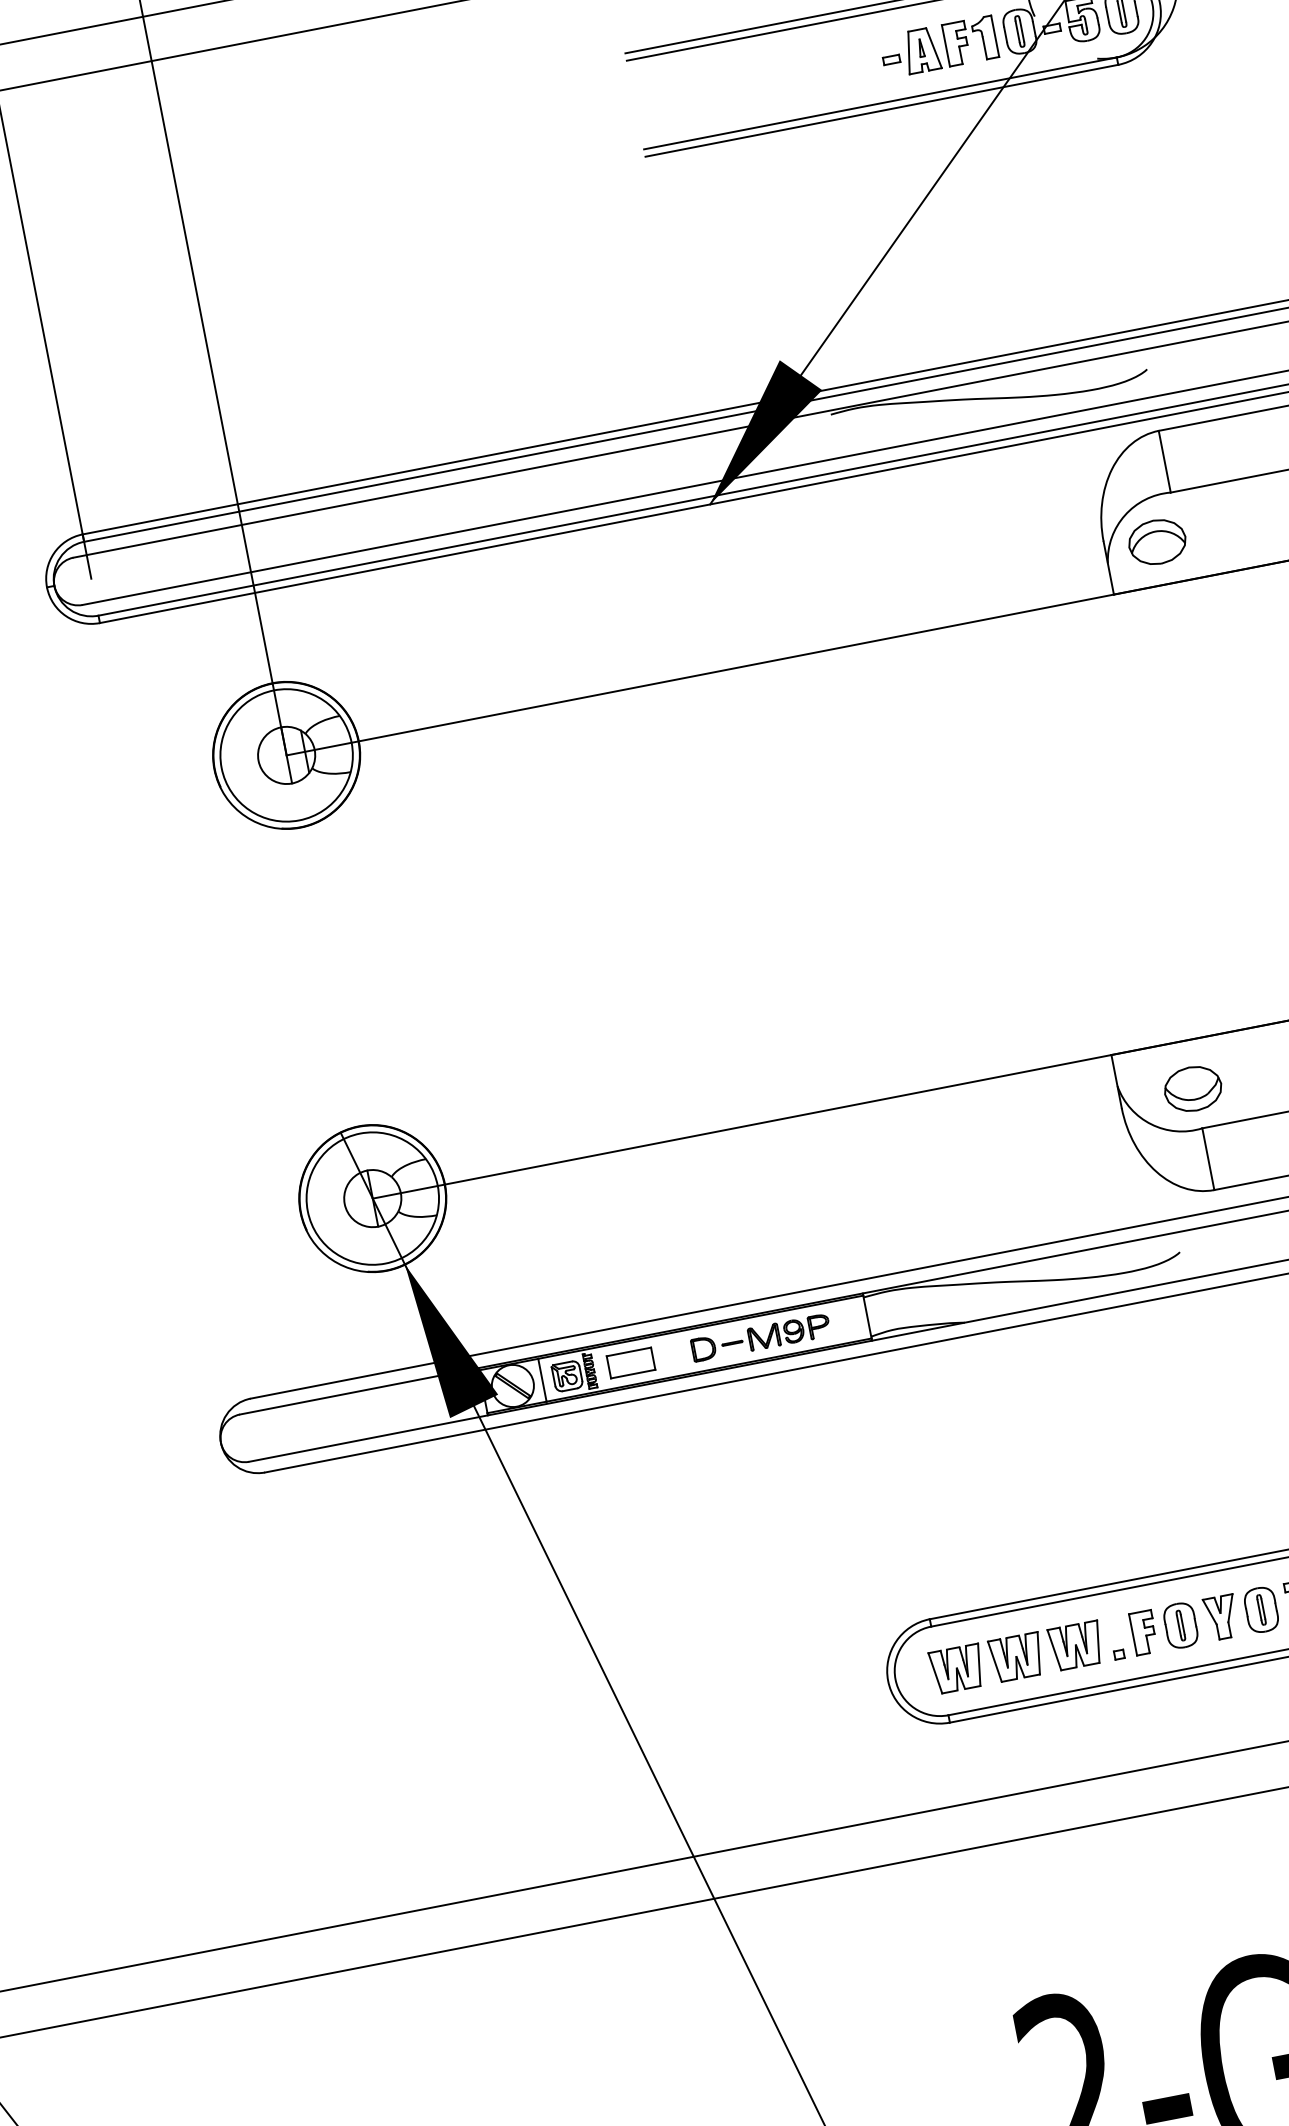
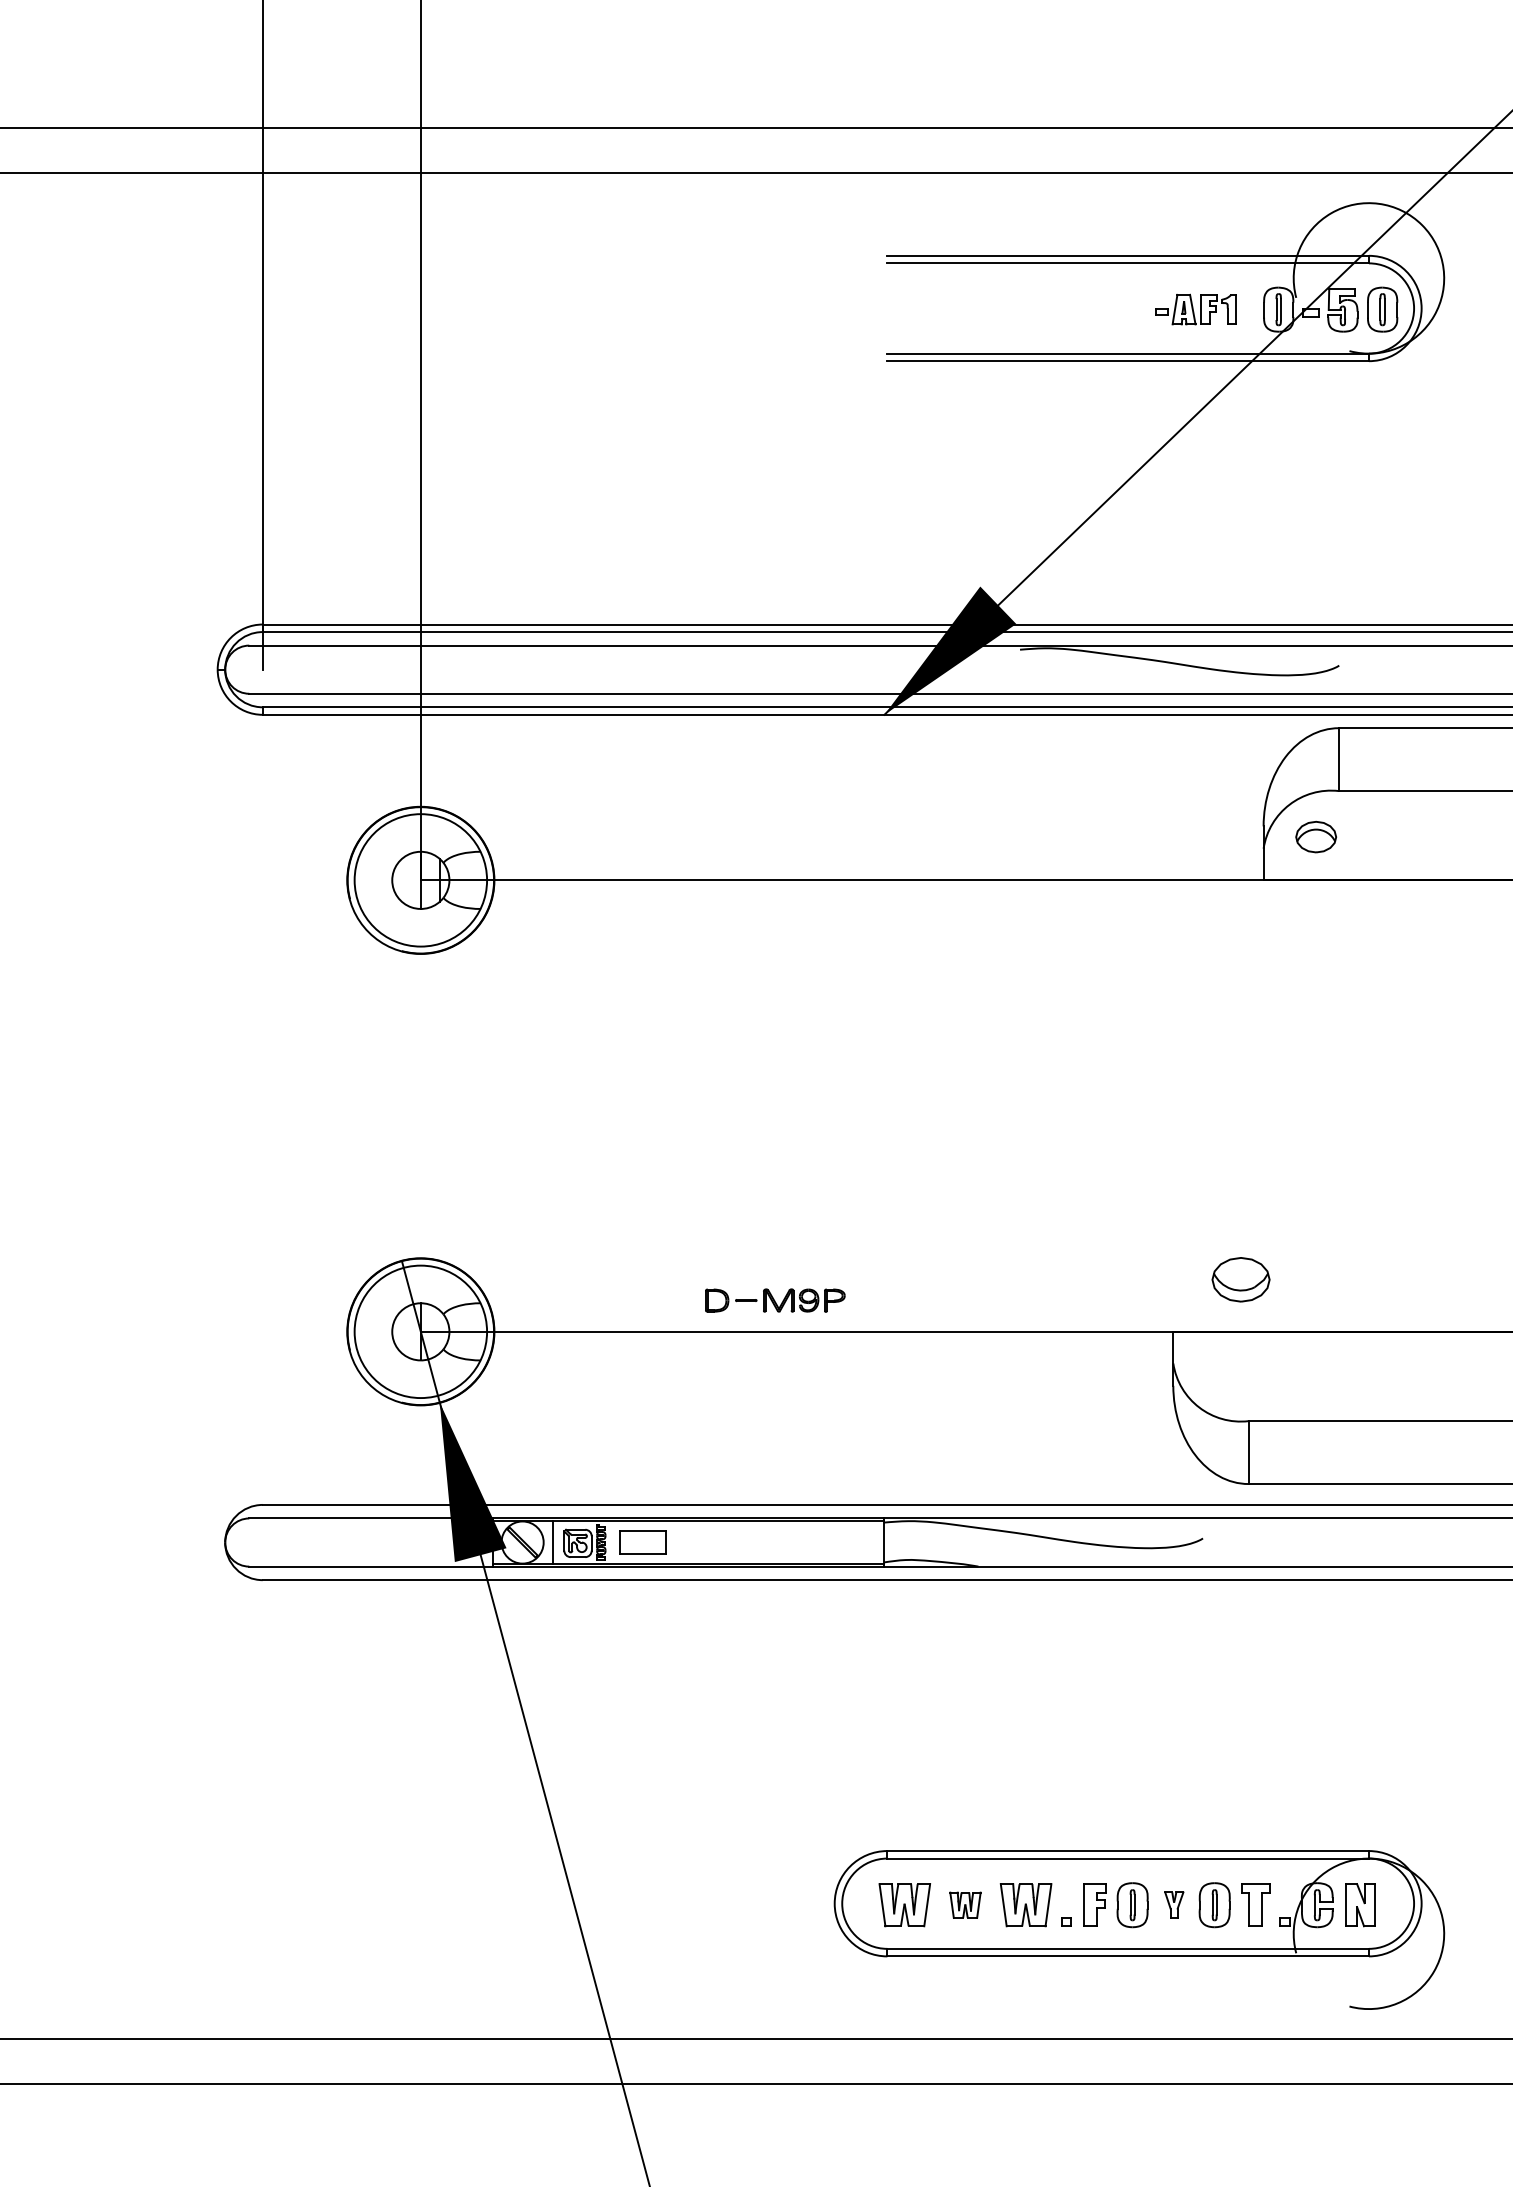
part: (939, 47) -> (1196, 309), size x0.7
part: (1156, 541) -> (1315, 836), size x0.7
part: (1192, 1088) -> (1240, 1279), moved
part: (761, 1337) -> (775, 1300), moved
part: (1221, 1616) -> (1174, 1904), size x0.6
part: (1016, 1657) -> (965, 1905), size x0.6

